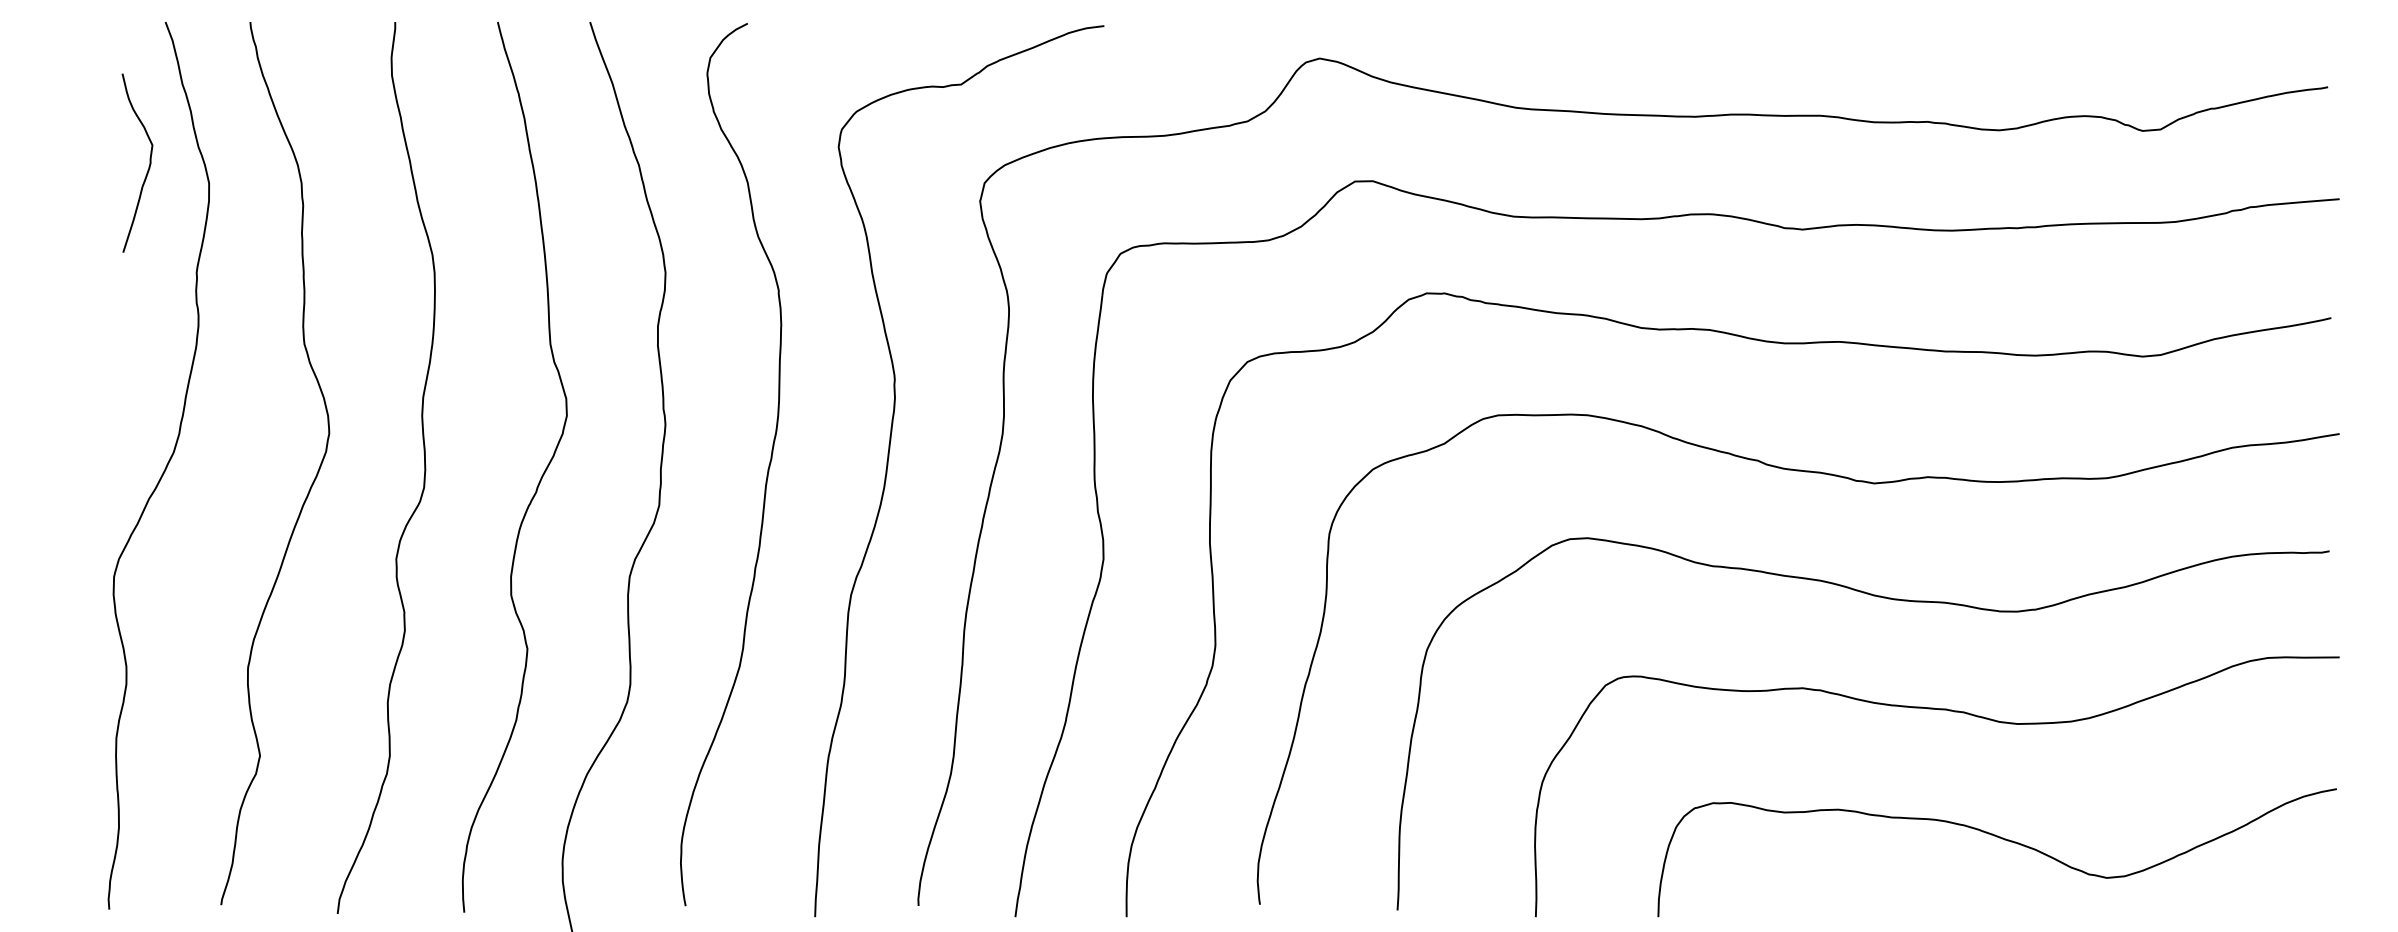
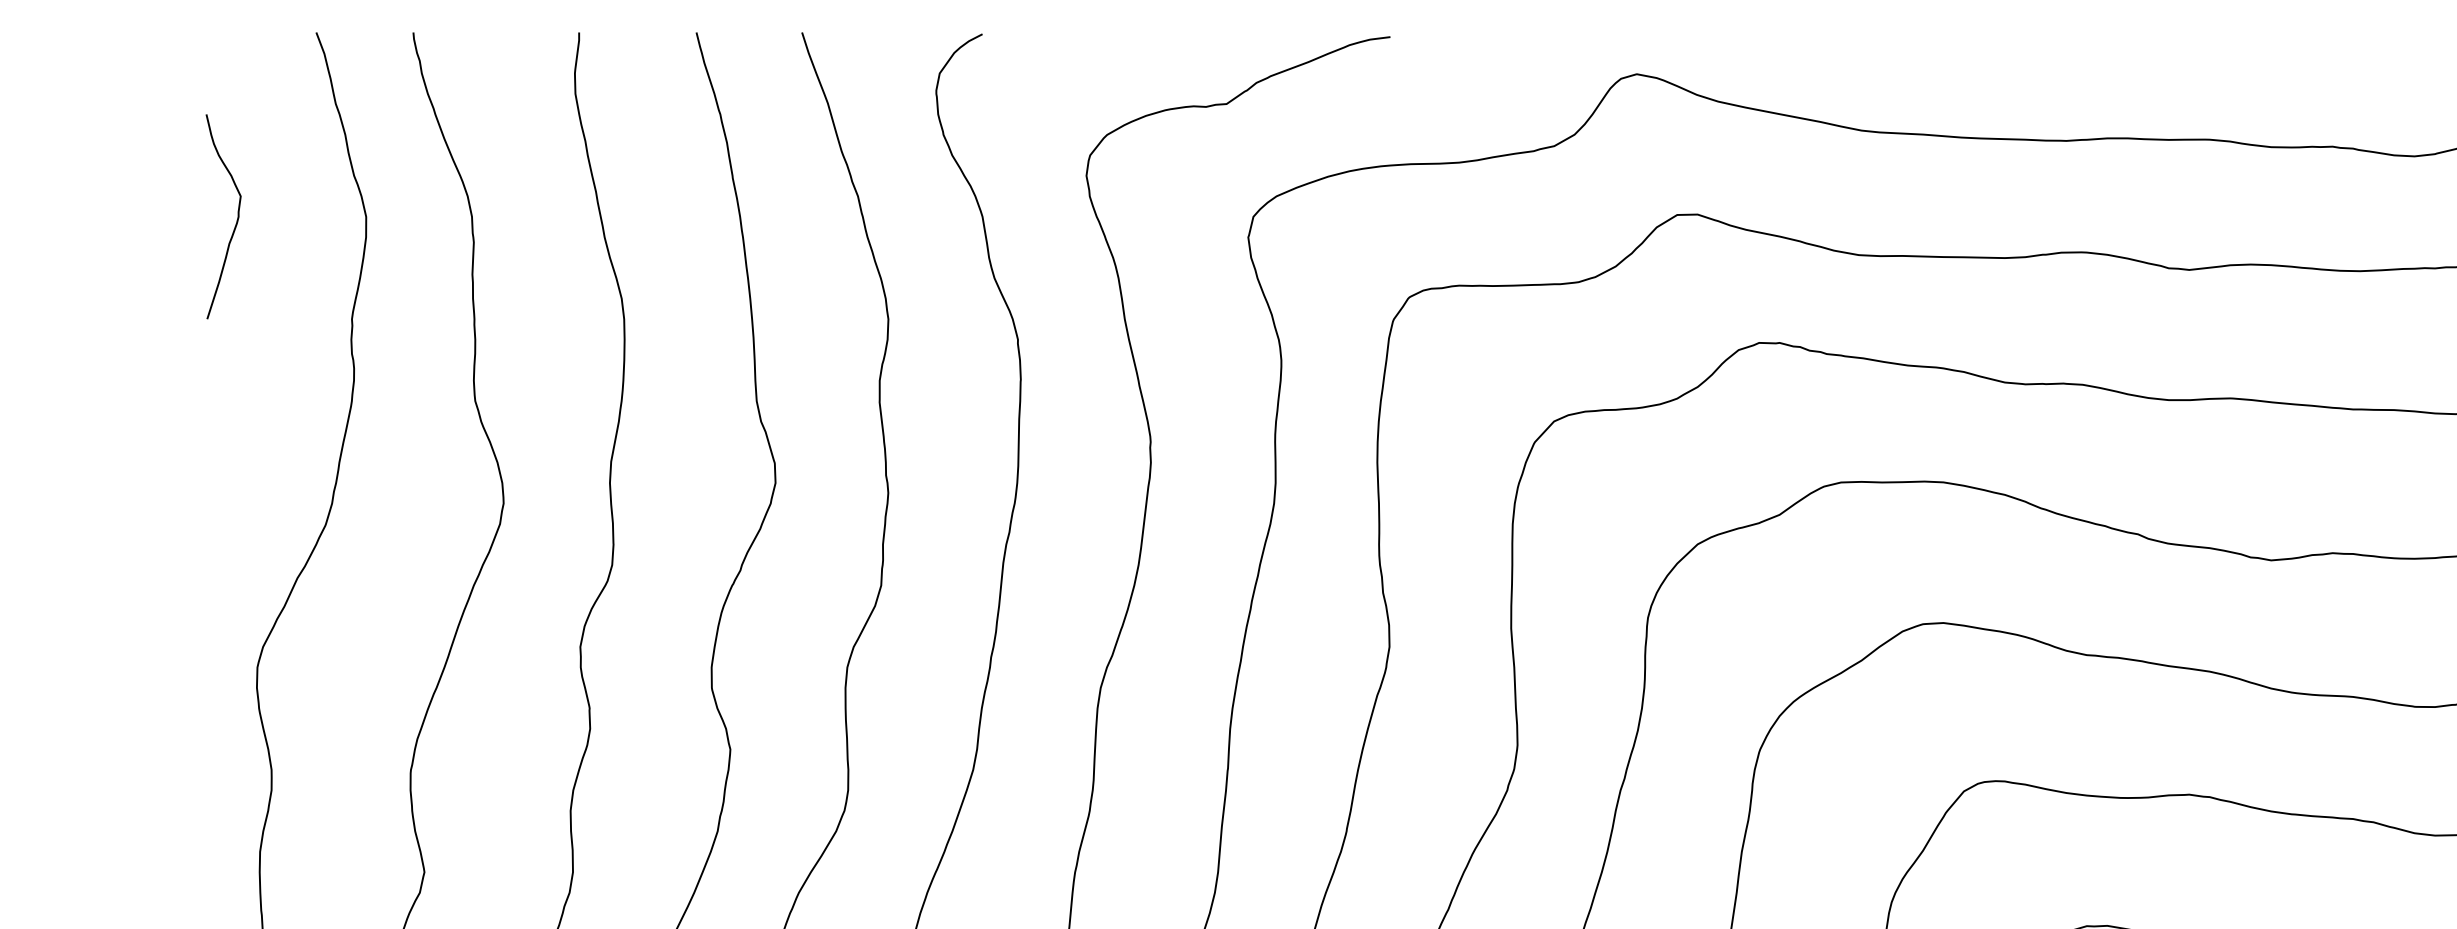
curve: (148, 166) -> (236, 220), moved

